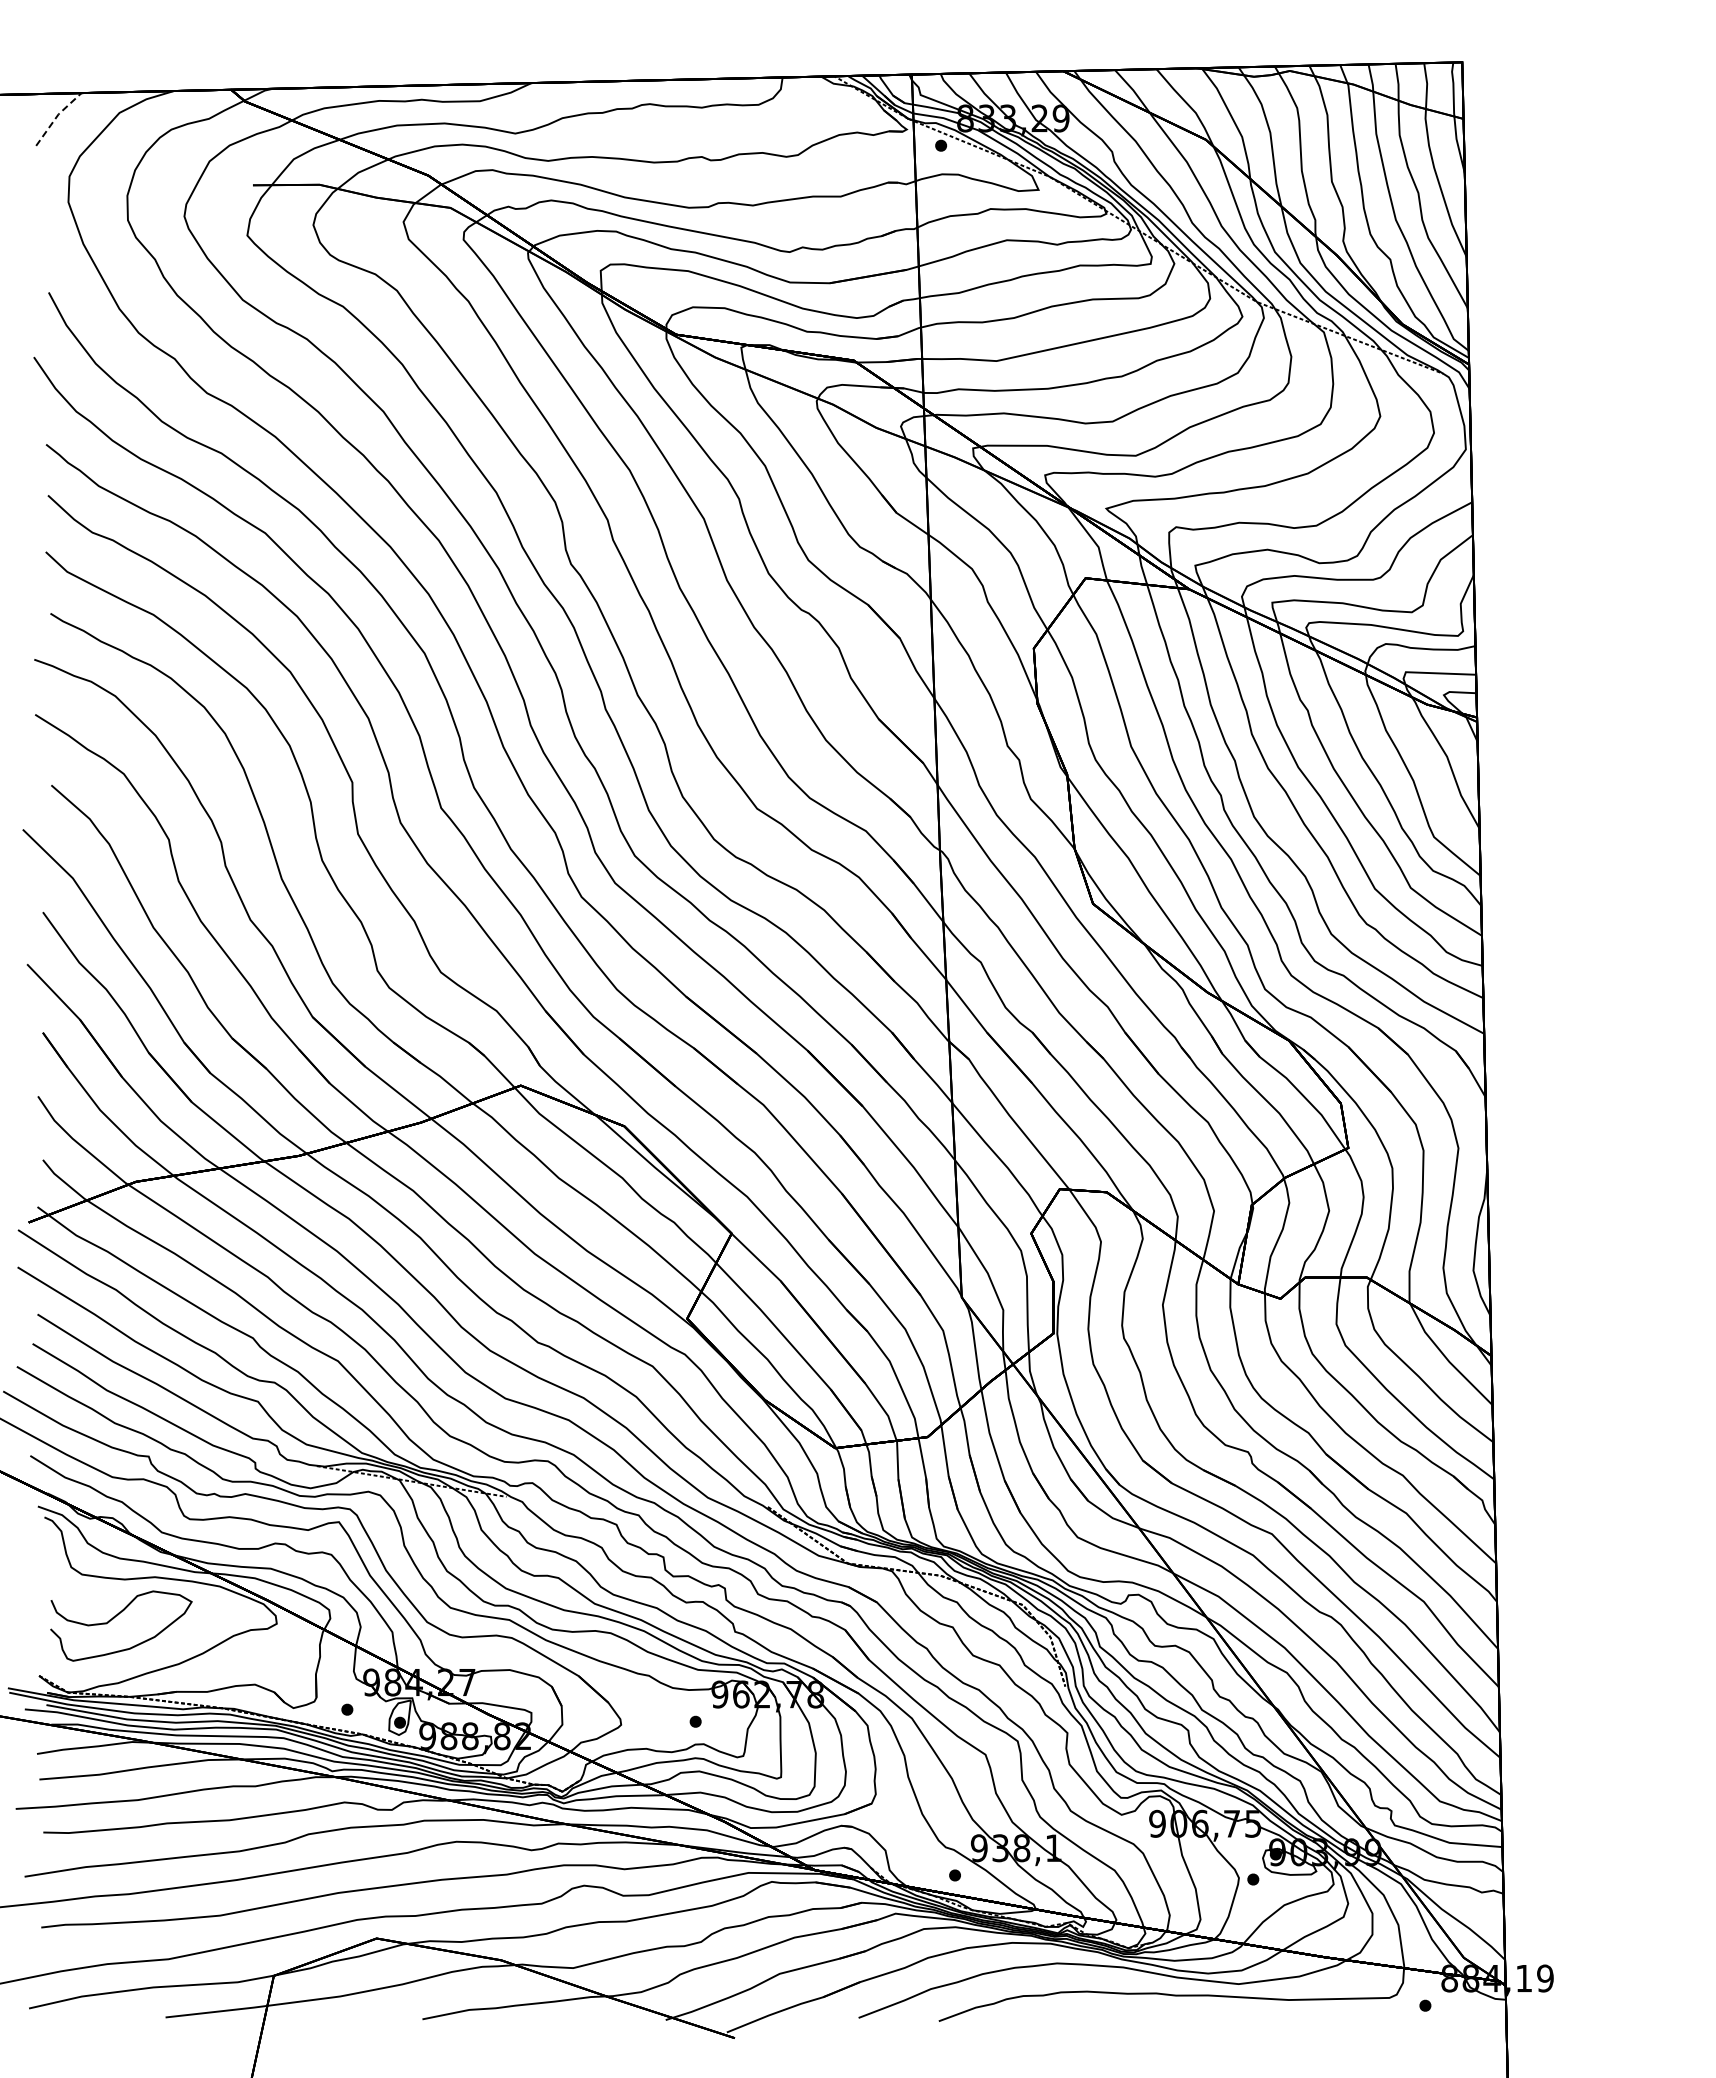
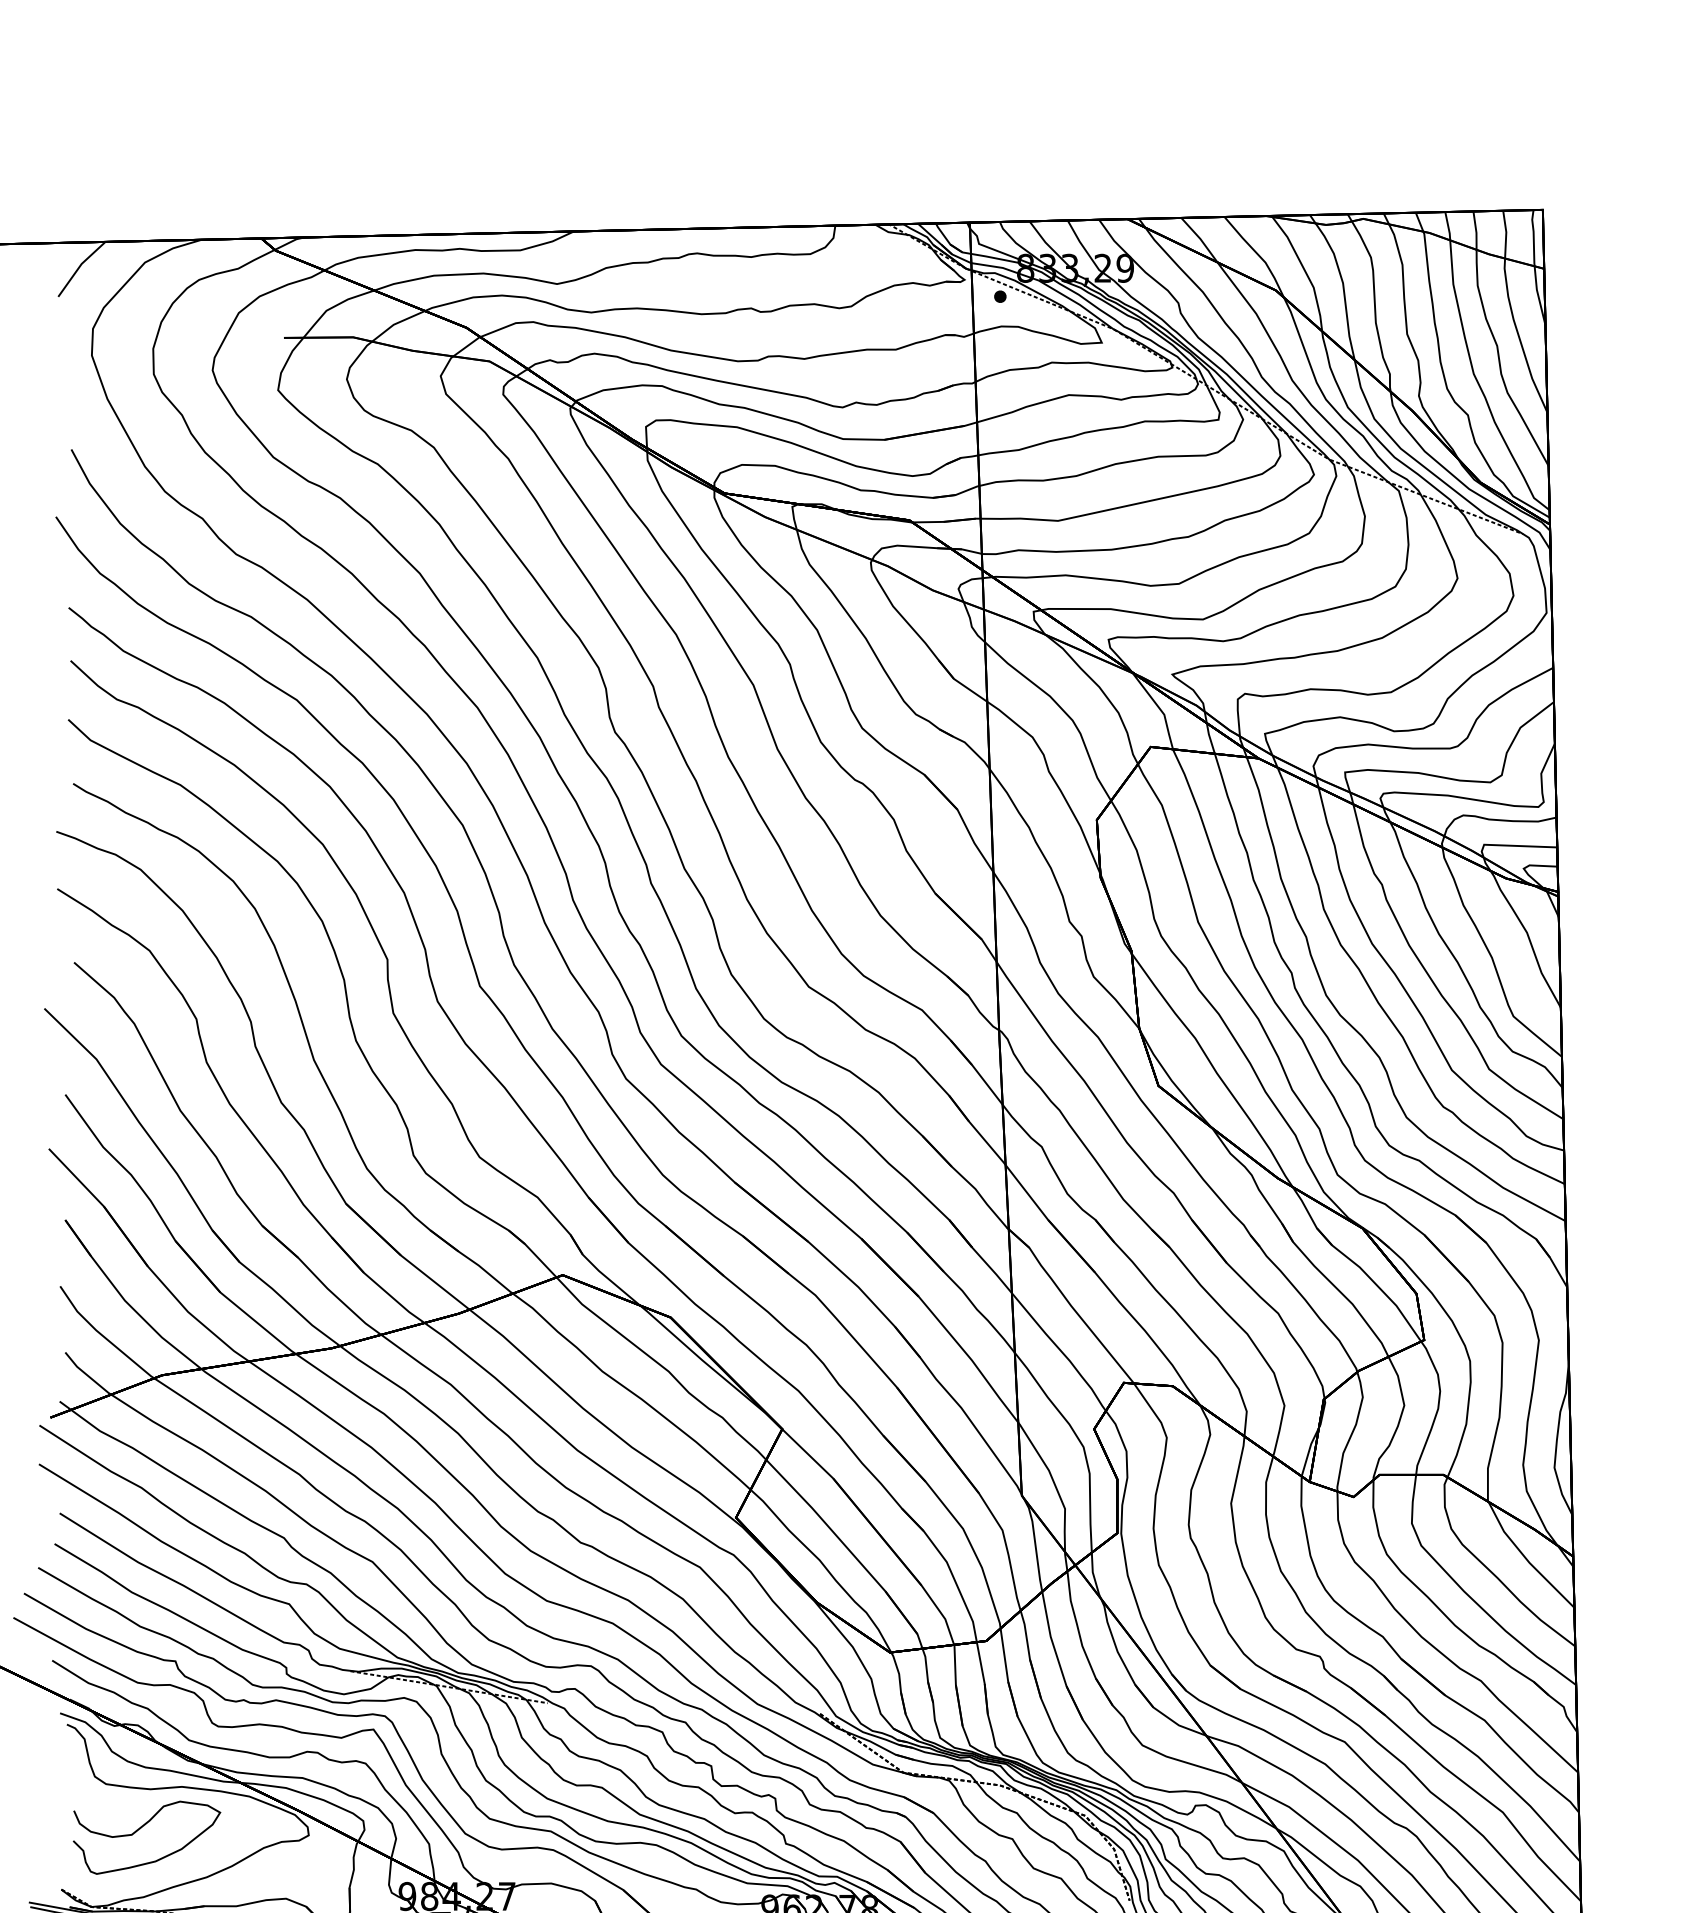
line: (56, 116) -> (79, 266), dashed -> solid

